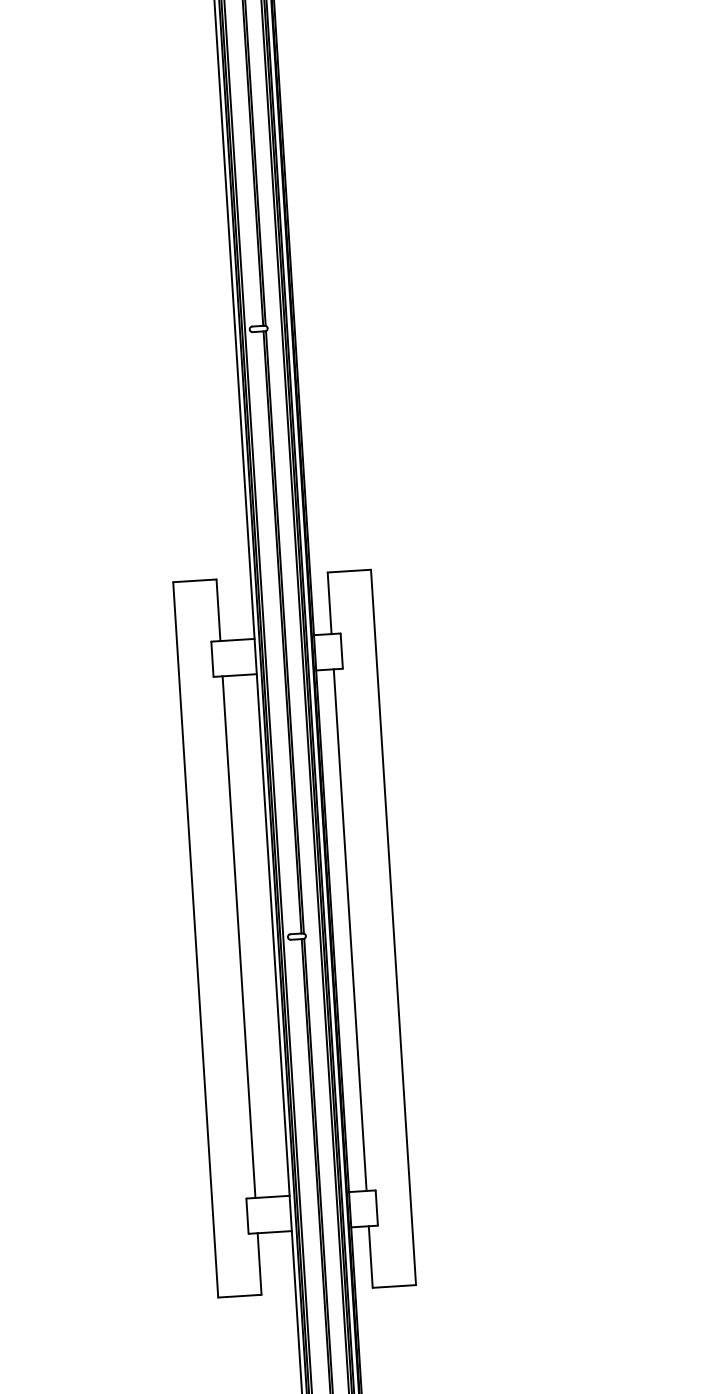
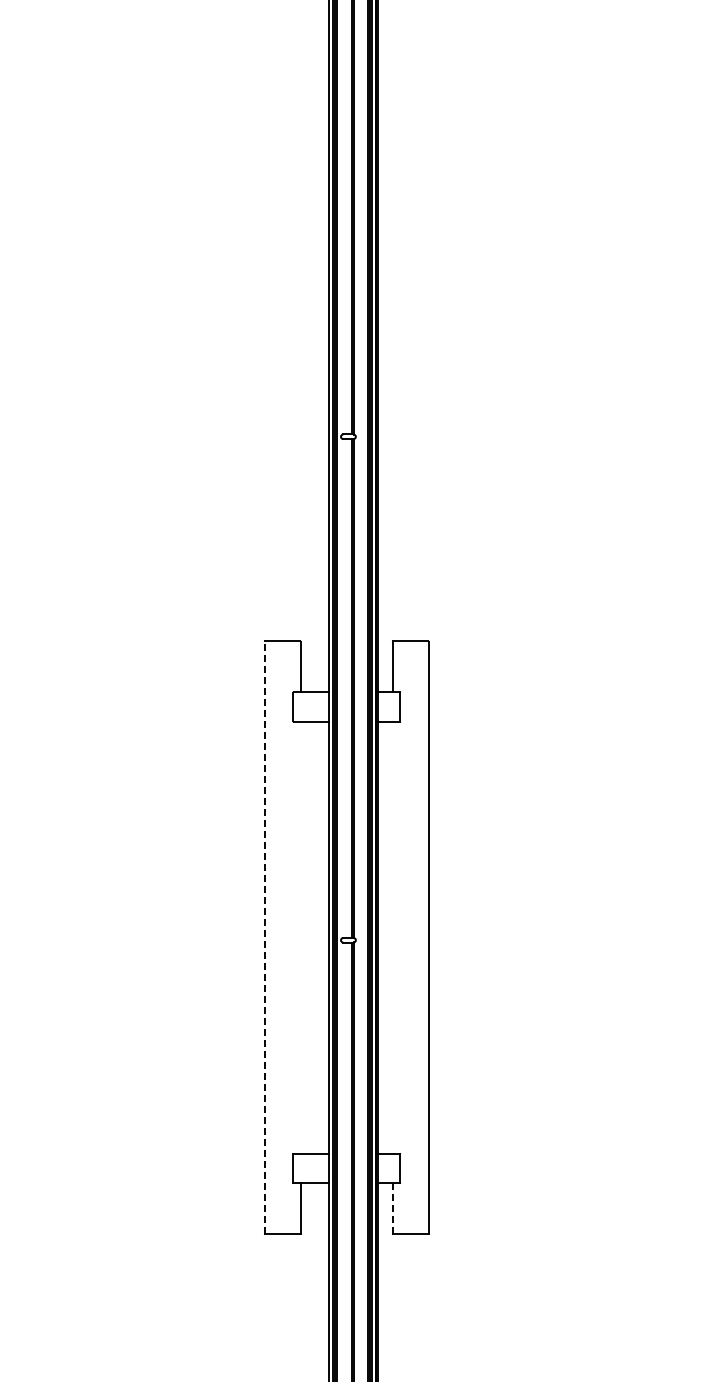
line: (349, 929) -> (392, 937), removed
line: (238, 936) -> (300, 937), removed
line: (195, 939) -> (264, 937), solid -> dashed
line: (370, 1255) -> (392, 1207), solid -> dashed

